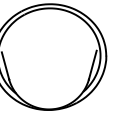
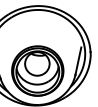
part: (48, 73) -> (37, 71), added

